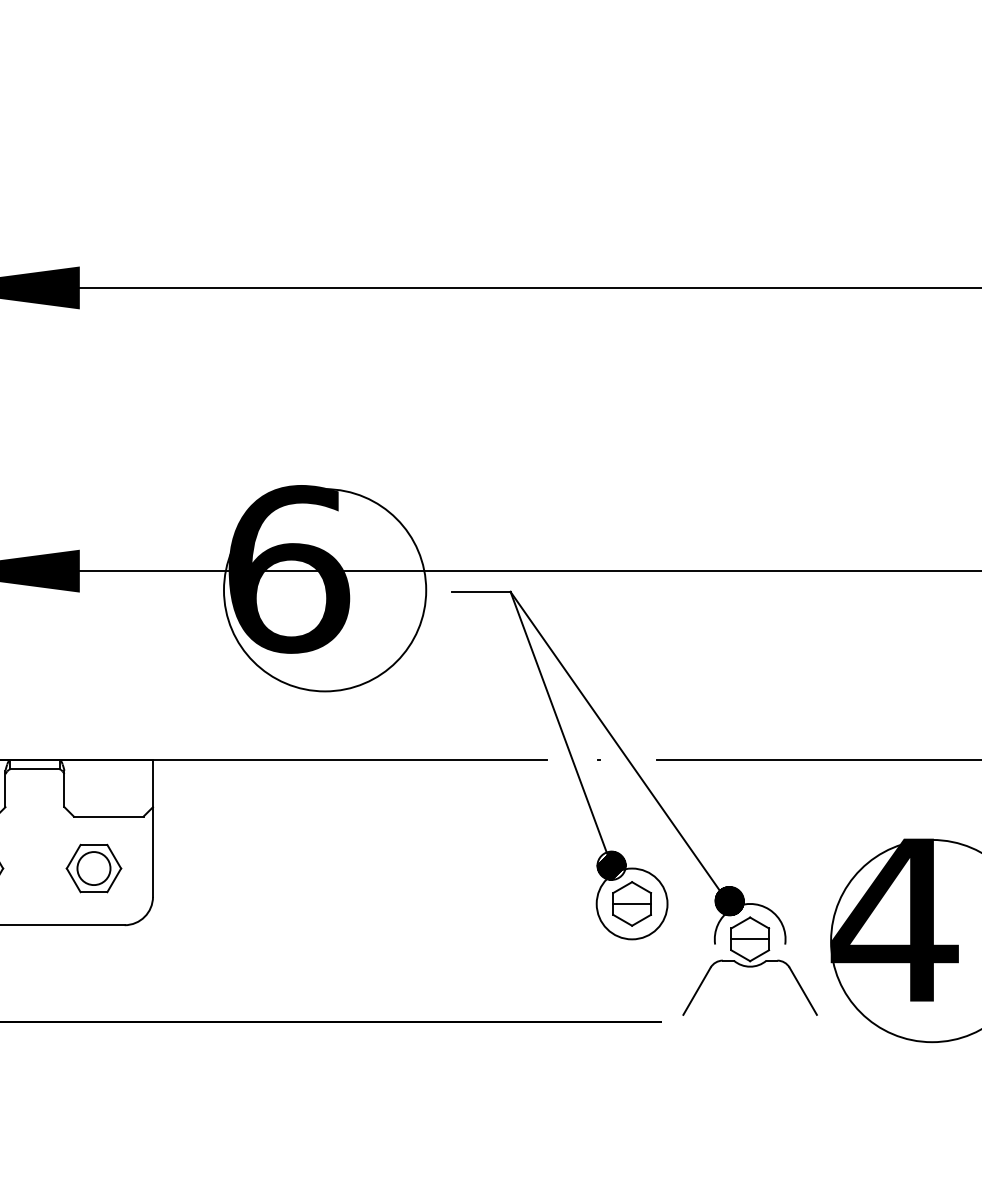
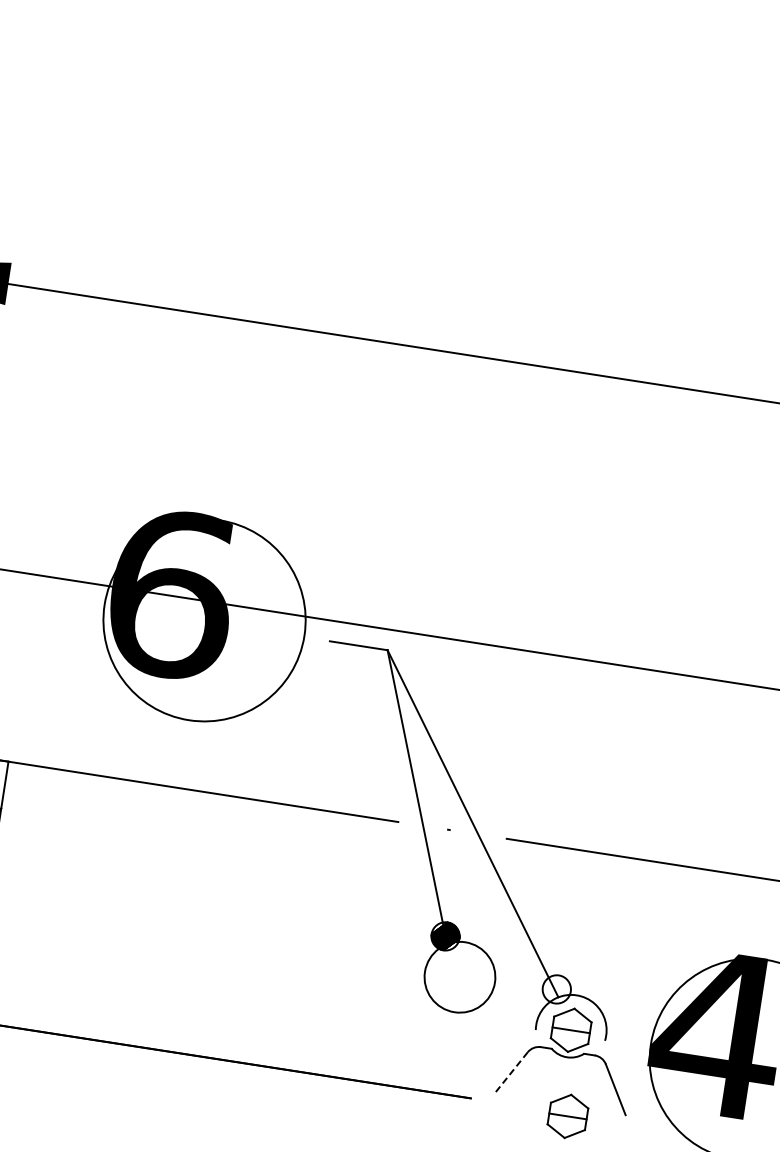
hatch: (729, 901) -> (556, 989), removed
part: (631, 903) -> (567, 1115), moved
line: (696, 991) -> (510, 1073), solid -> dashed

